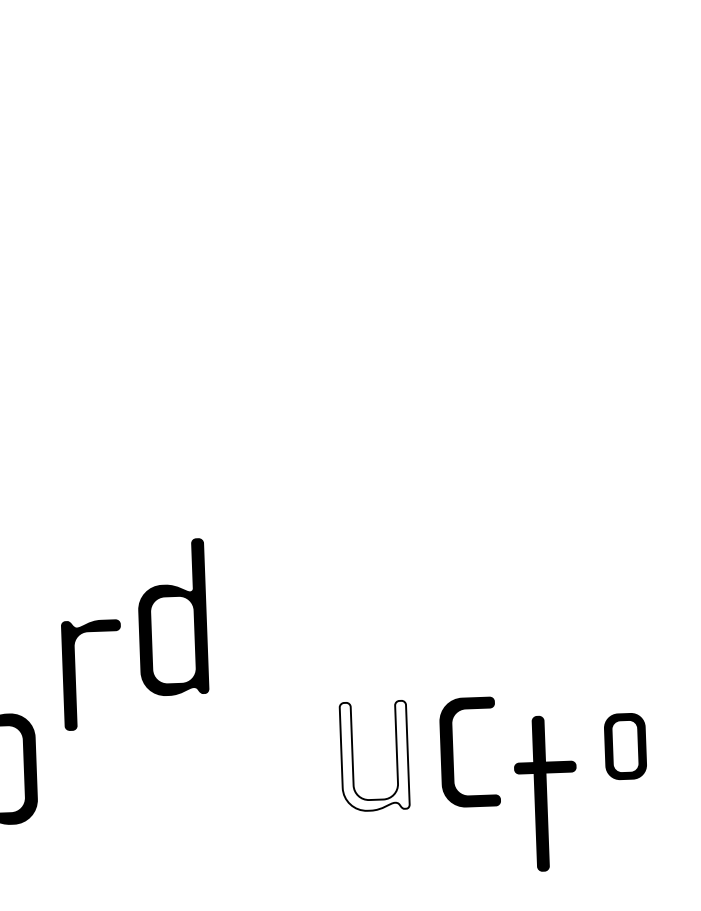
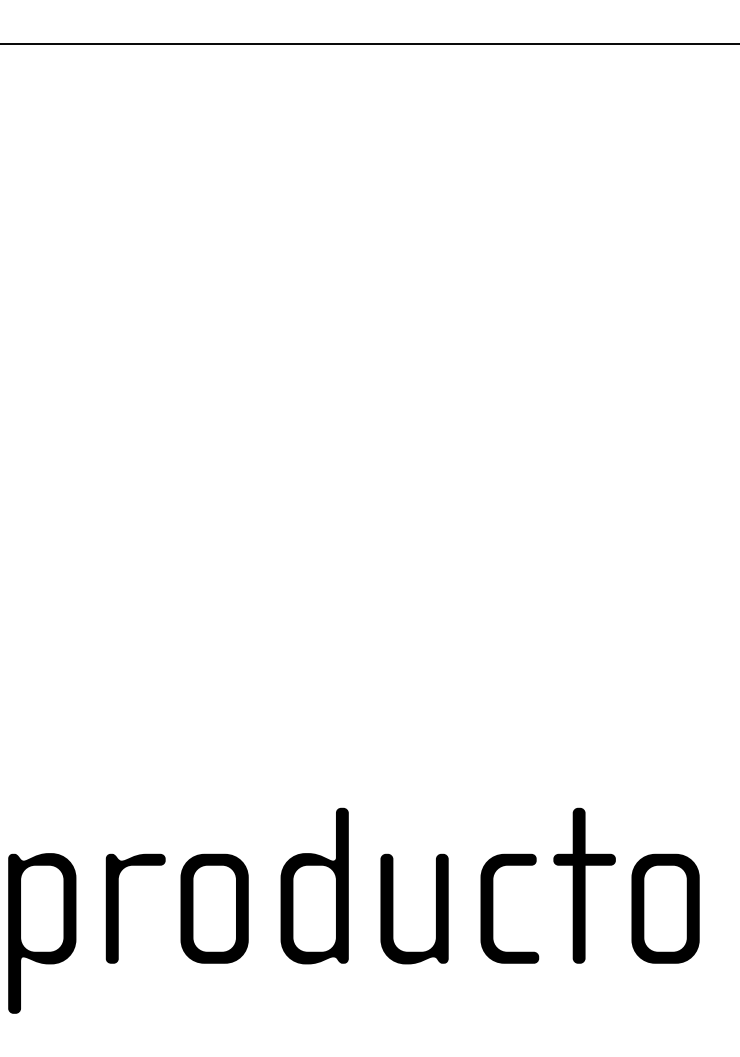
part: (172, 616) -> (314, 885), moved
part: (75, 675) -> (118, 908), moved
part: (625, 746) -> (665, 908), size x1.67
fill: (374, 755) -> (414, 908), added
part: (174, 762) -> (214, 908), added
part: (546, 793) -> (584, 885), moved

